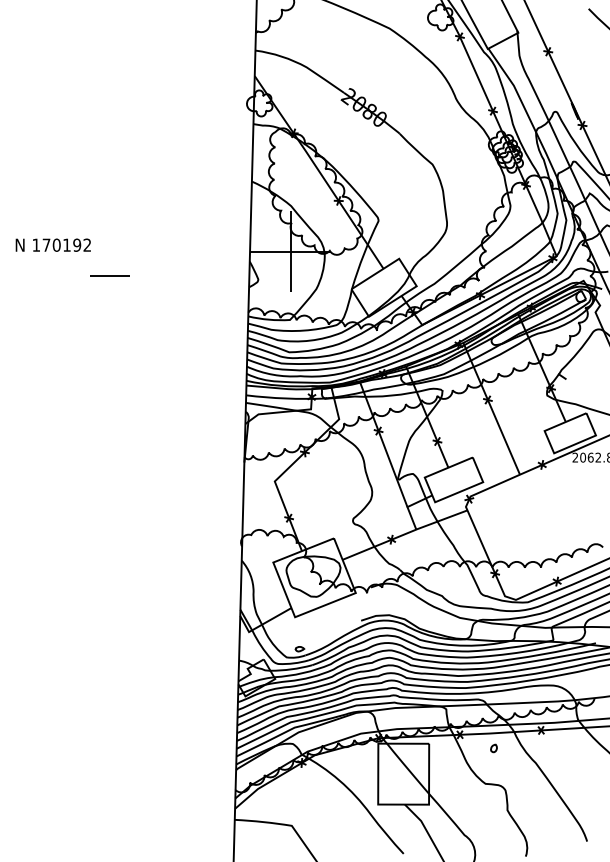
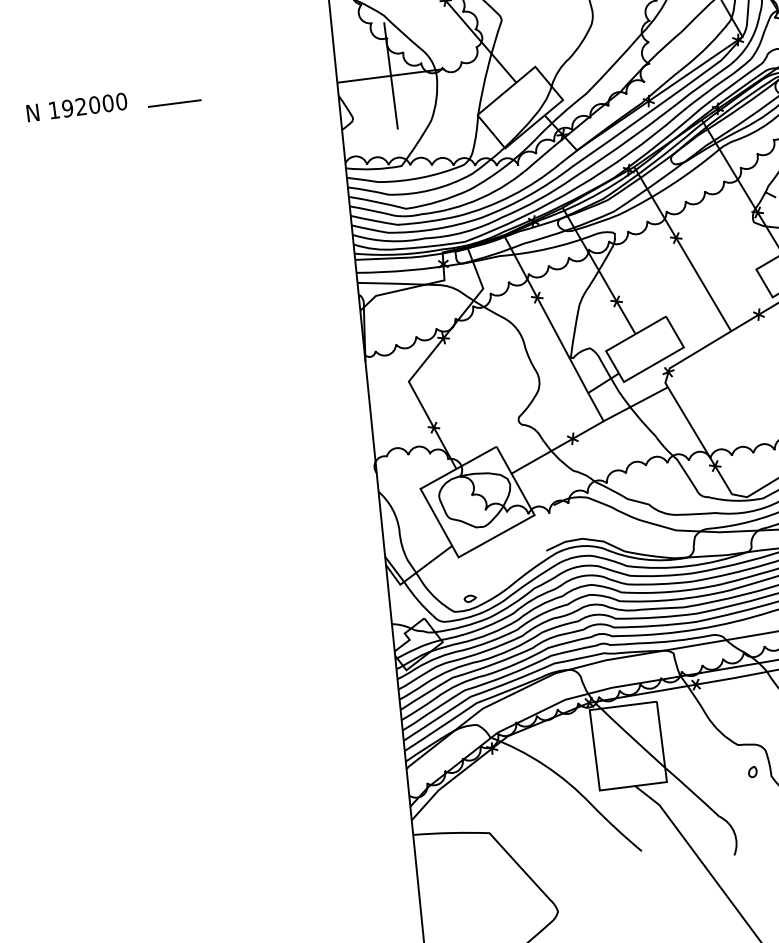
text: (66, 244) -> (93, 104), 170192 -> 192000
line: (109, 275) -> (174, 103), moved
part: (493, 748) -> (752, 772), moved

